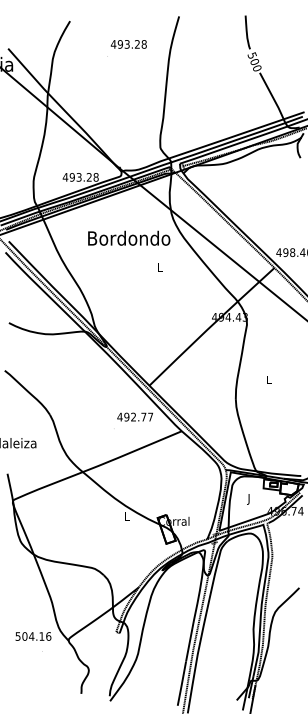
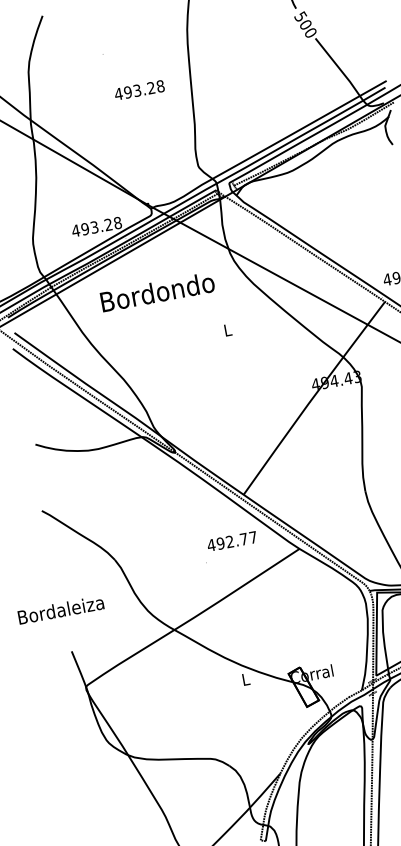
text: (128, 44) -> (139, 90), moved
text: (129, 237) -> (157, 290), moved

